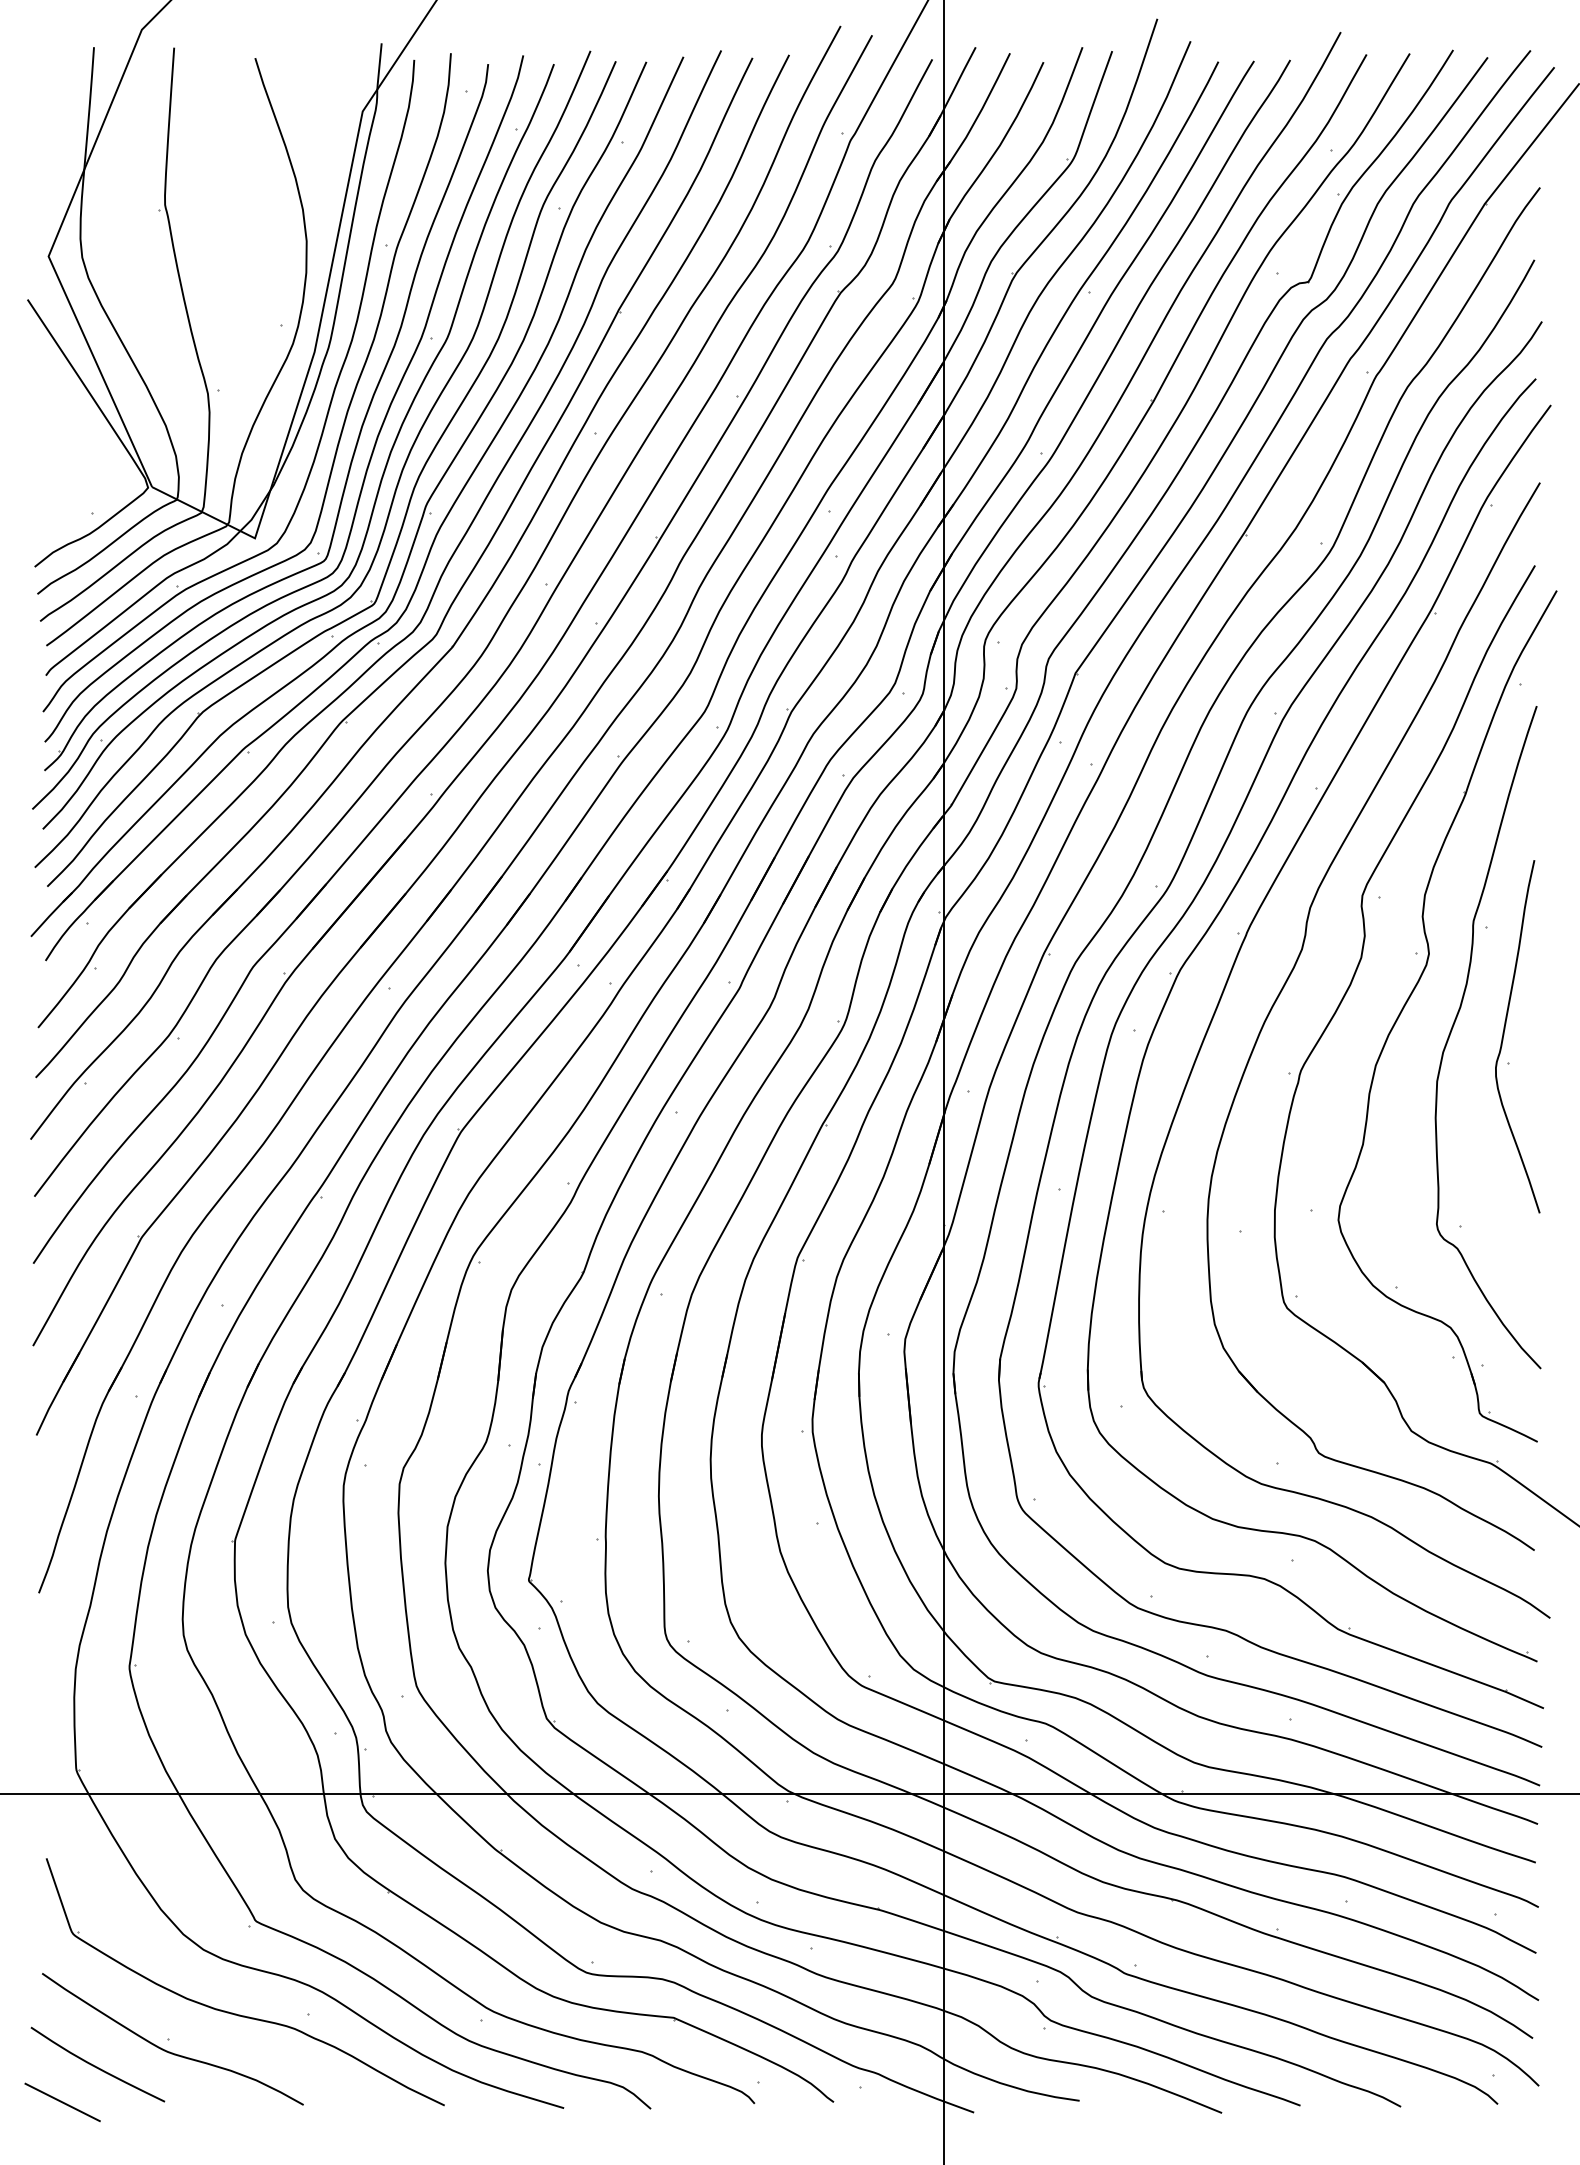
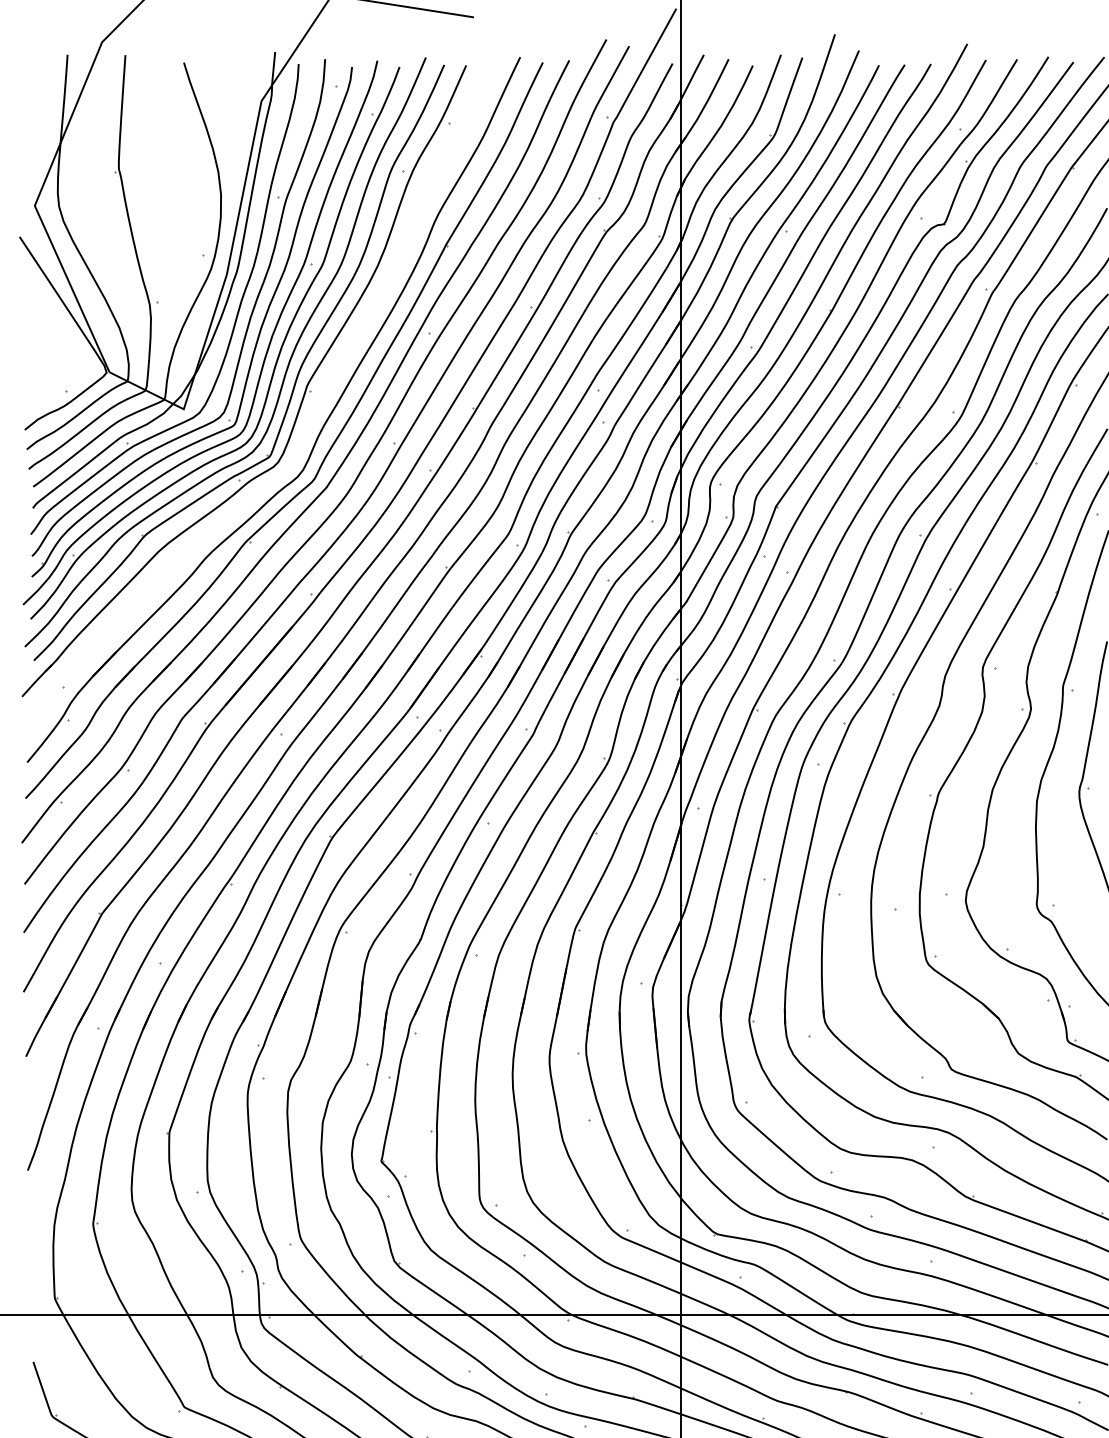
part: (434, 536) -> (313, 407), removed

